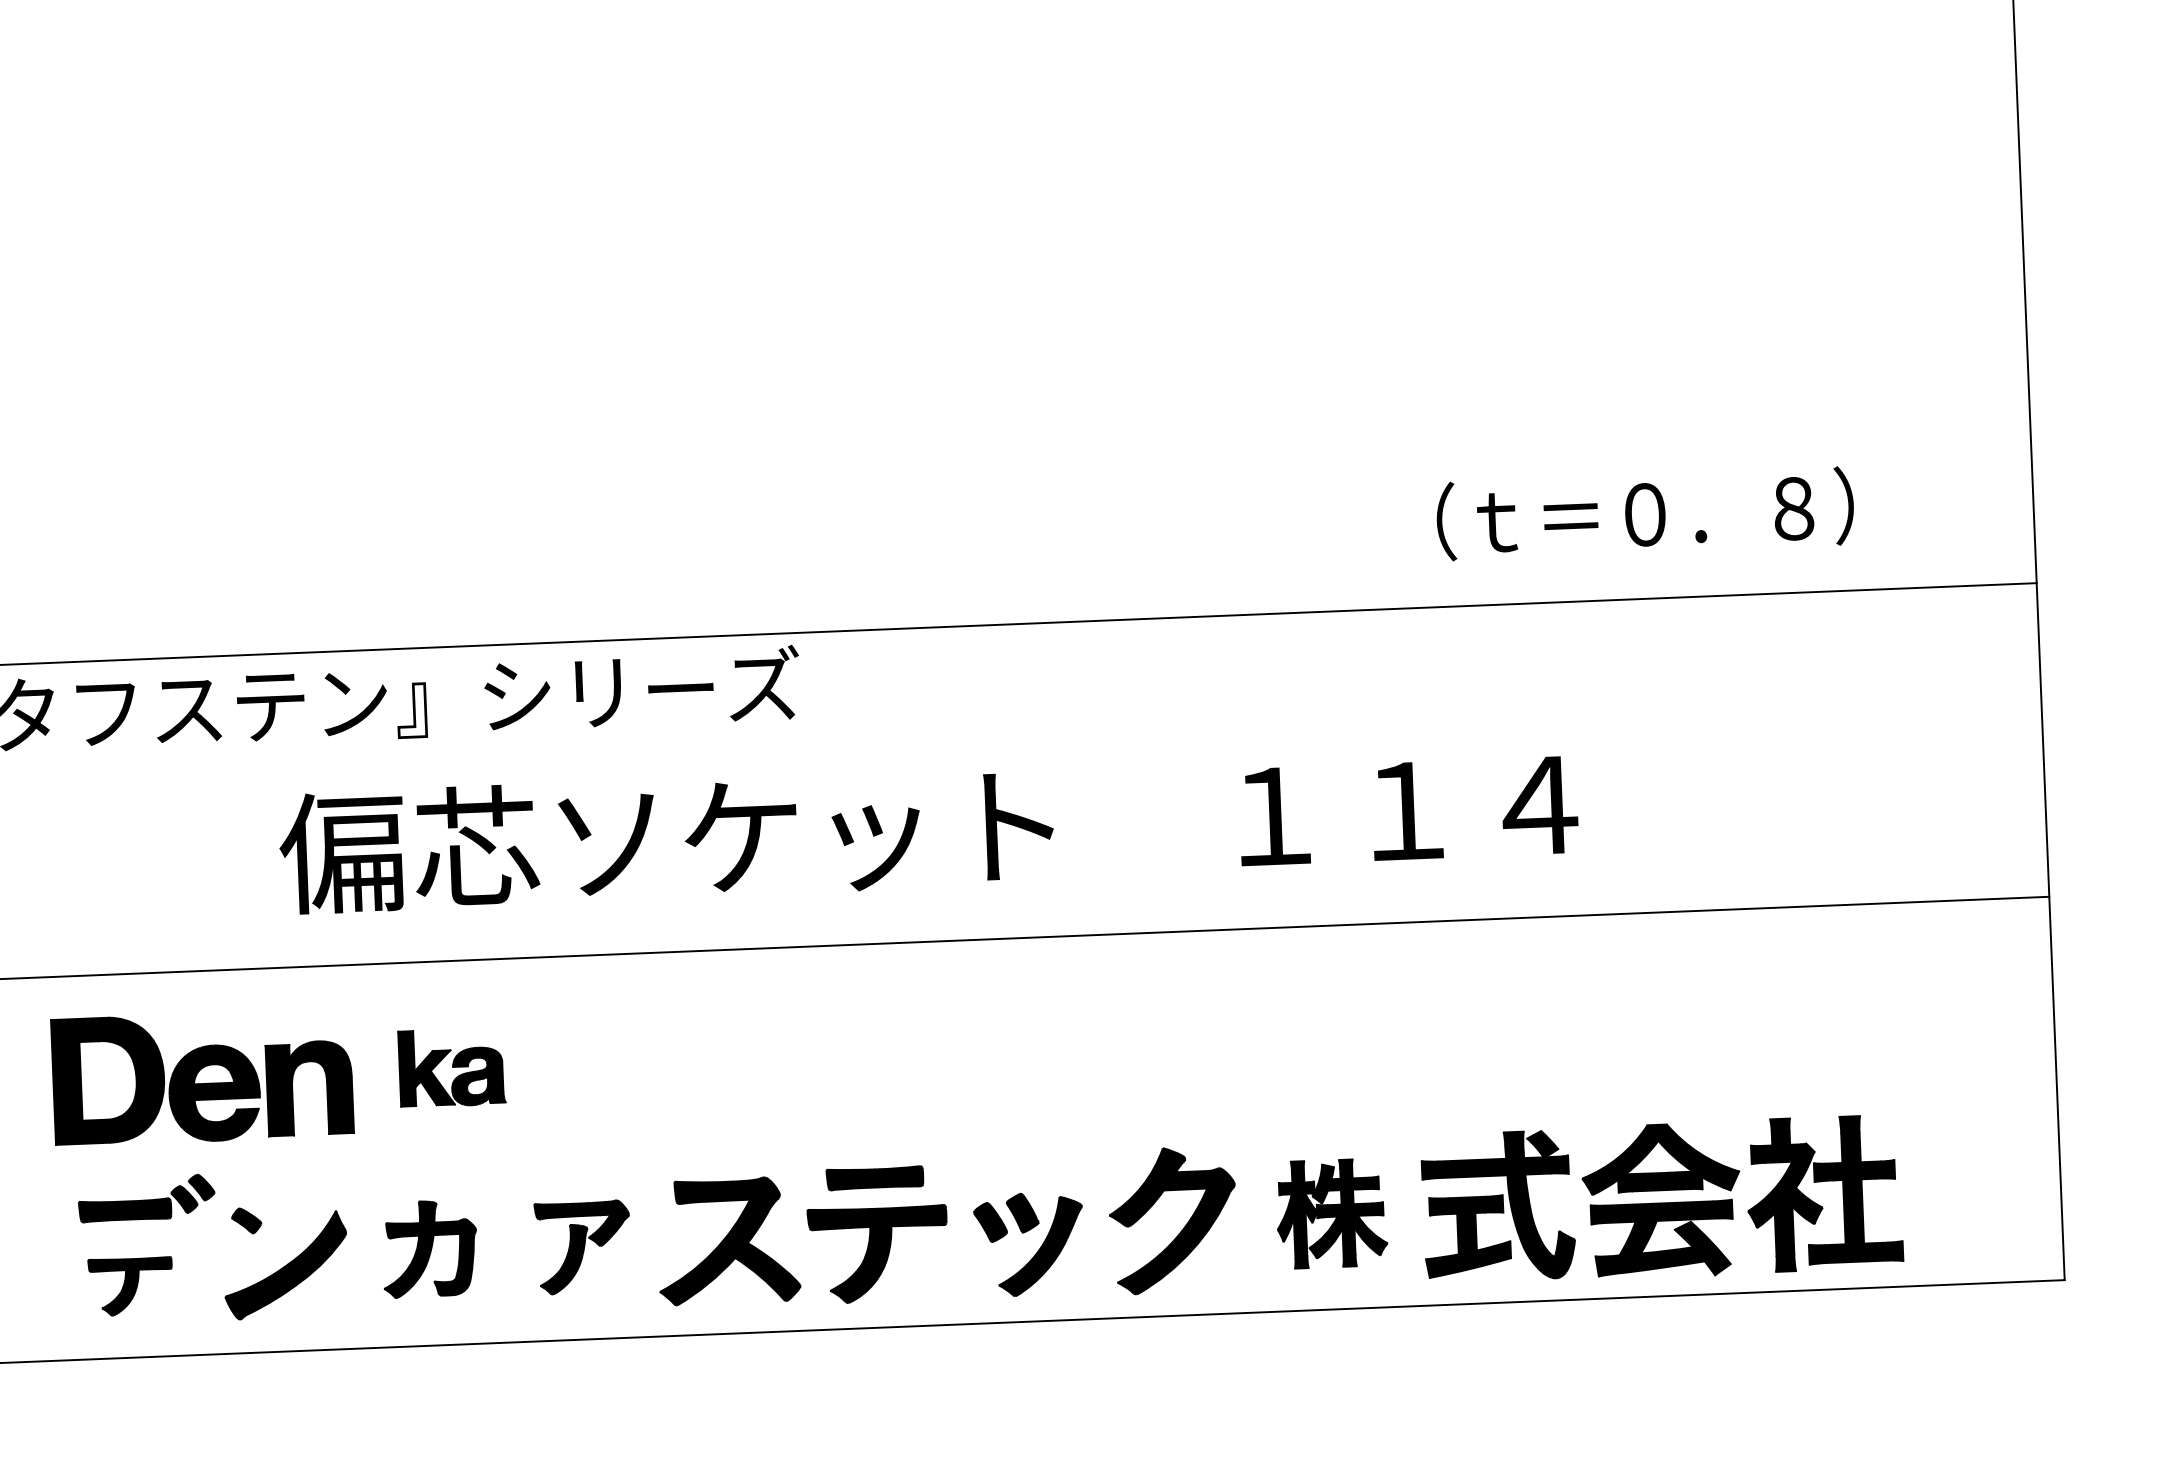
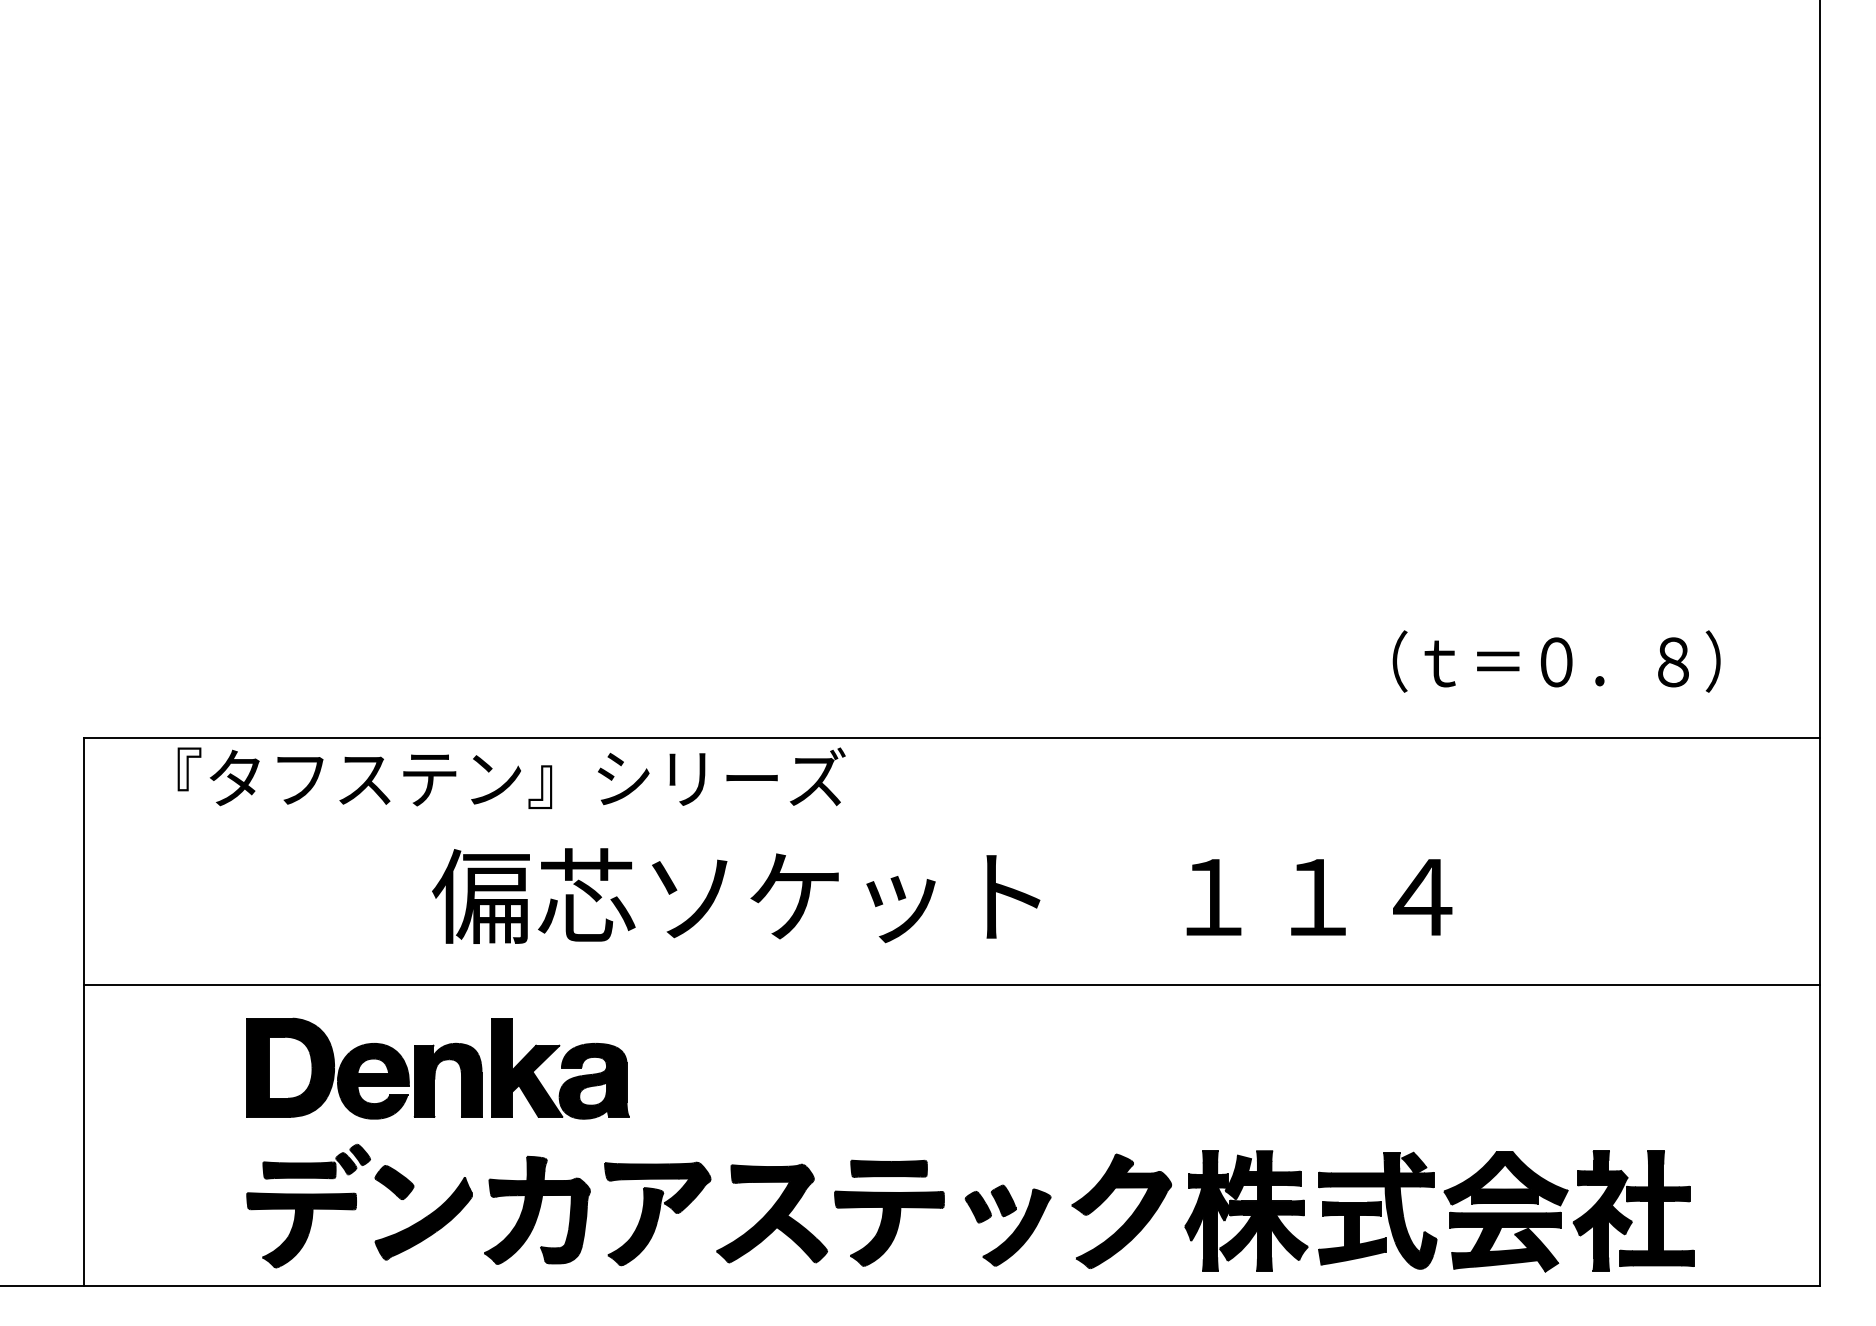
text: (1645, 513) -> (1556, 661), moved
part: (451, 1067) -> (560, 1068), size x1.67
part: (1331, 1212) -> (1246, 1210), size x1.43
part: (246, 1220) -> (394, 1182), size x1.67
part: (582, 1246) -> (657, 1213), size x1.43
part: (429, 1247) -> (537, 1209), size x1.43
part: (130, 1286) -> (301, 1230), size x1.67

